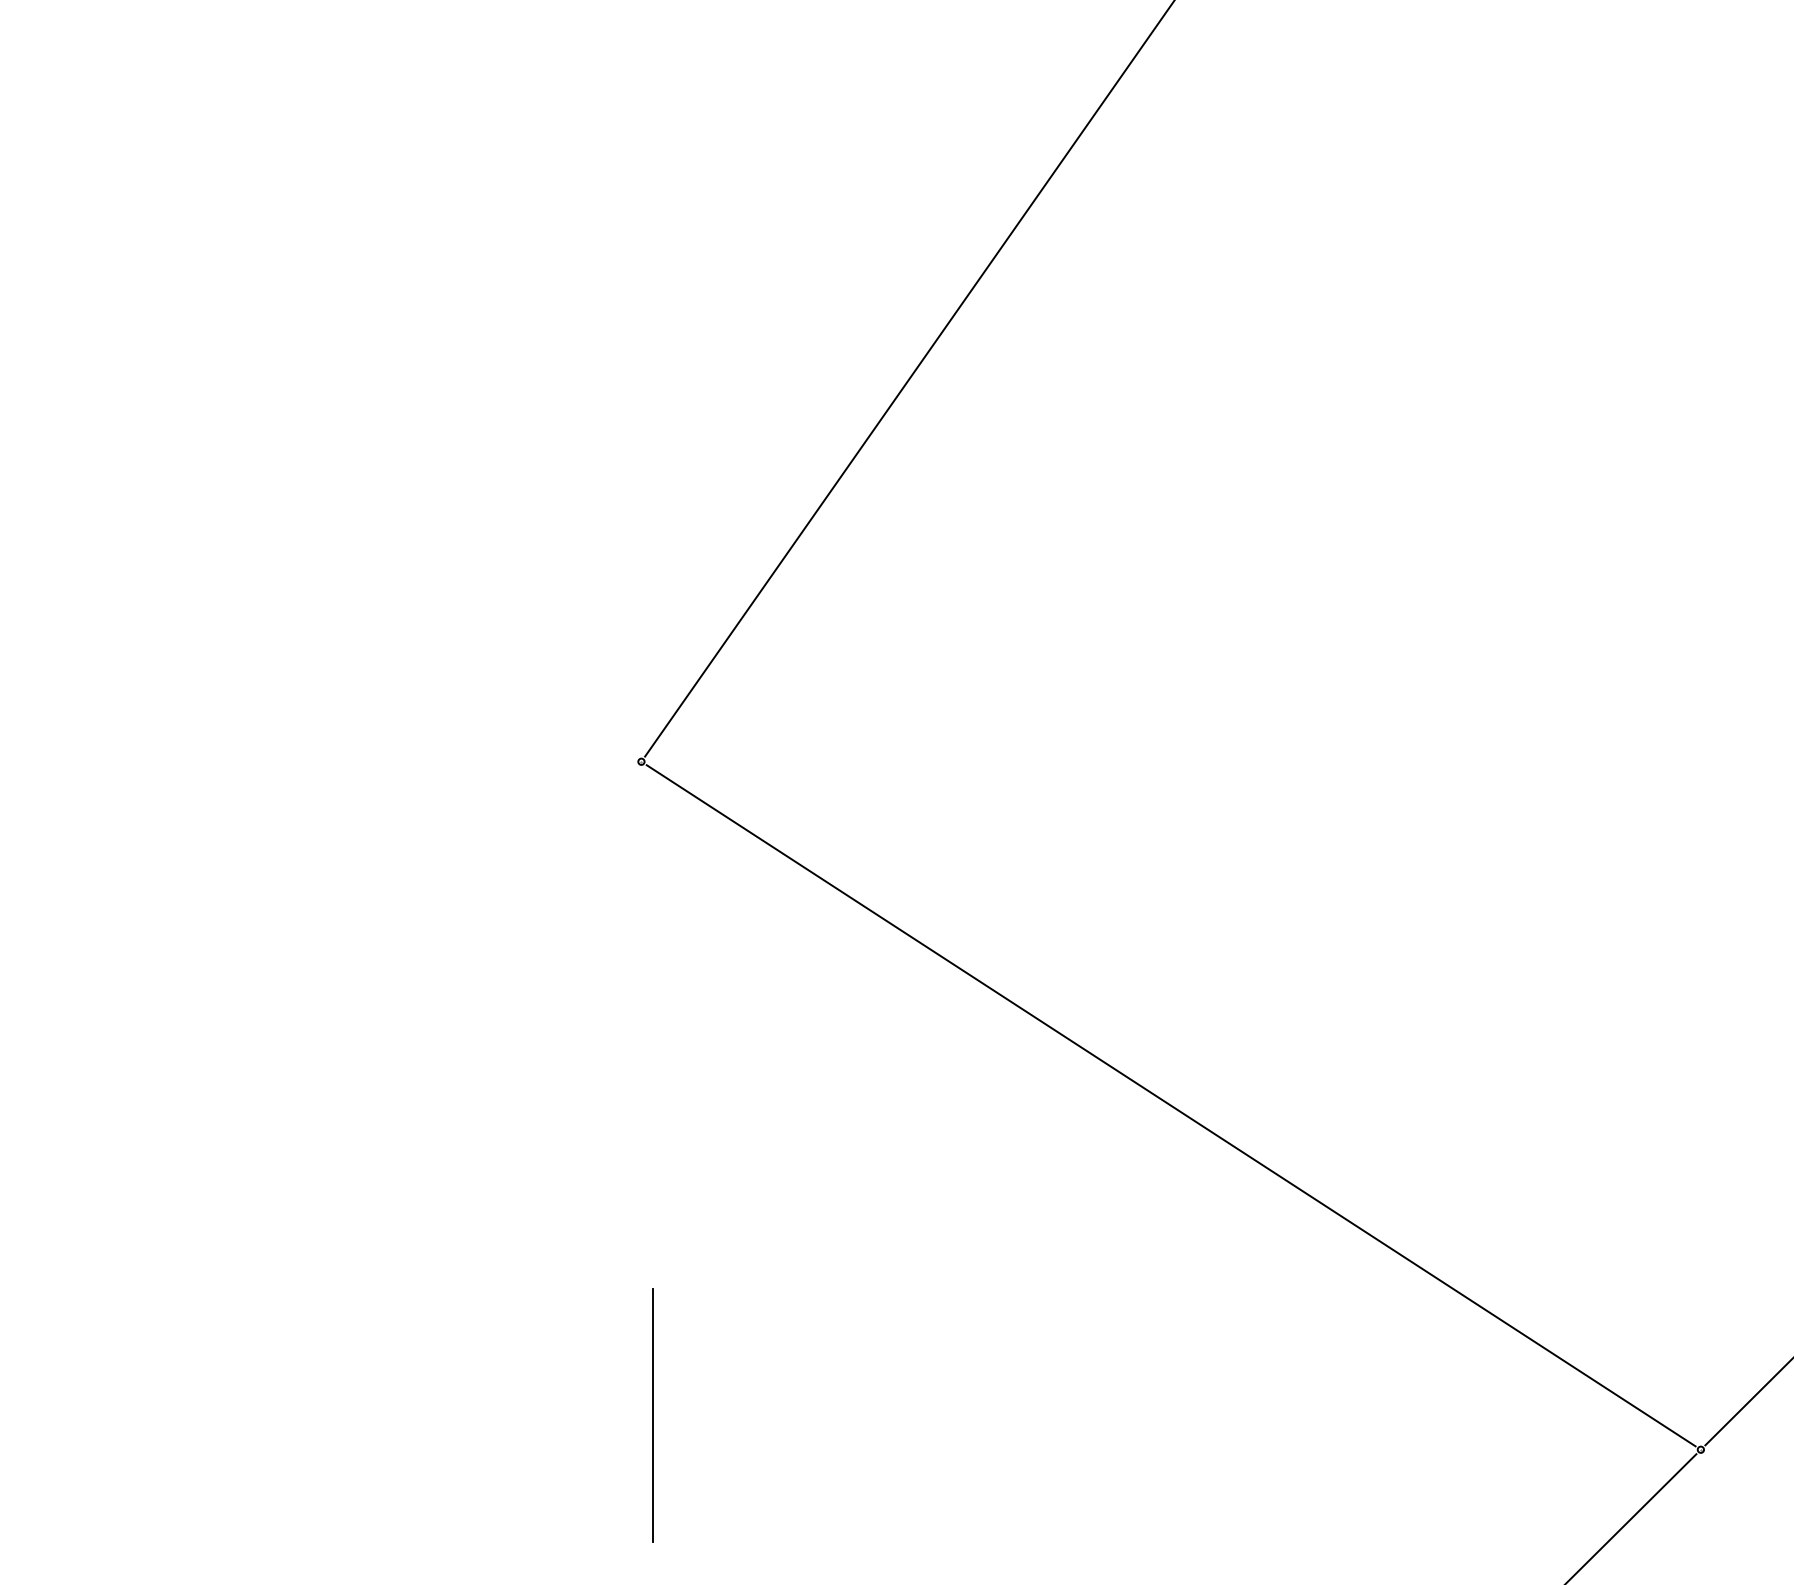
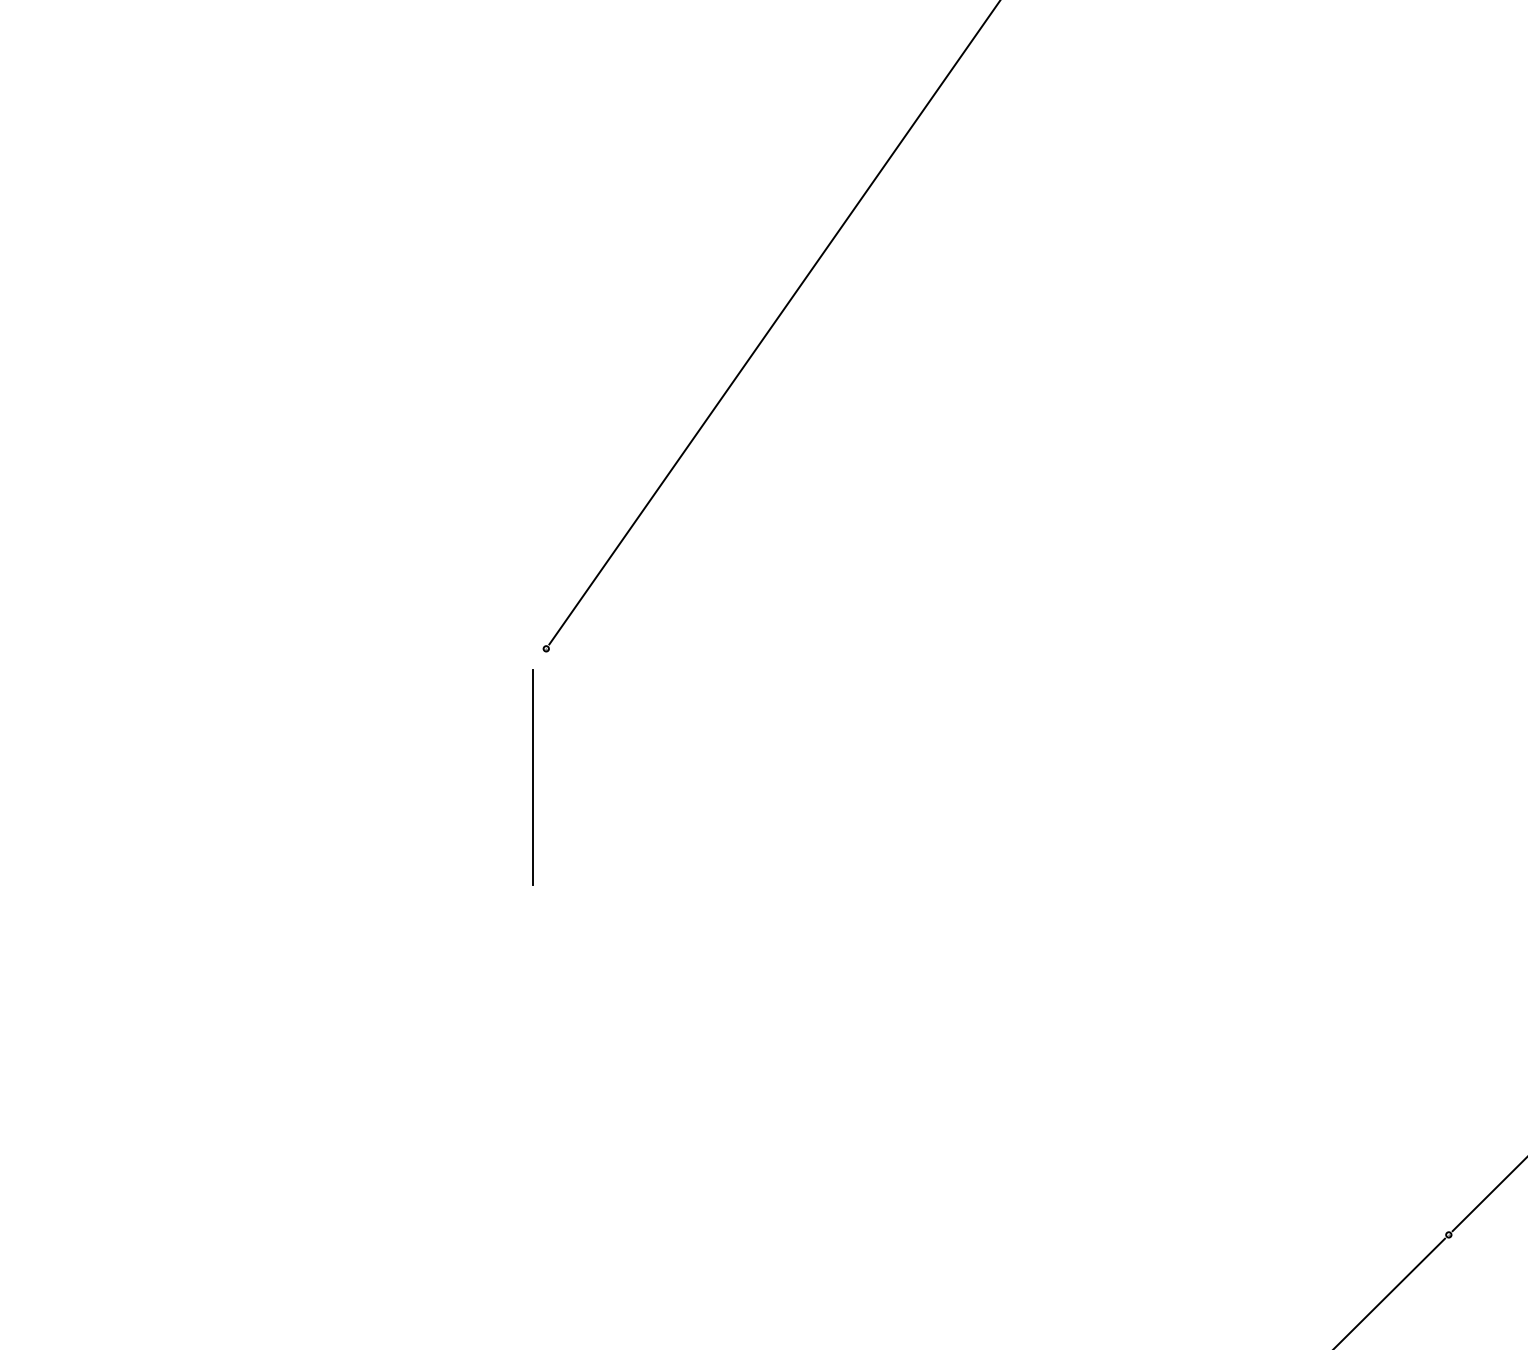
line: (1170, 1105) -> (996, 941), removed
line: (652, 1415) -> (532, 777), moved

